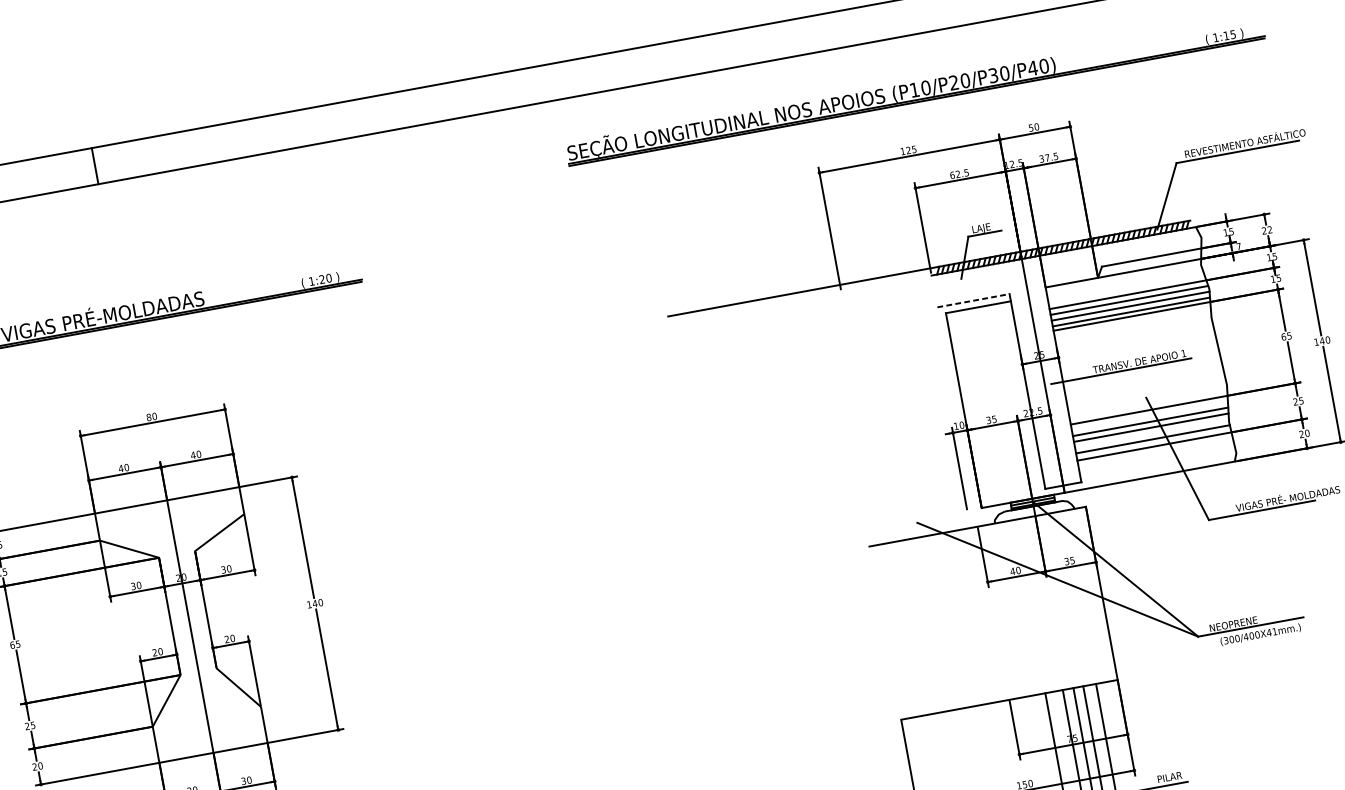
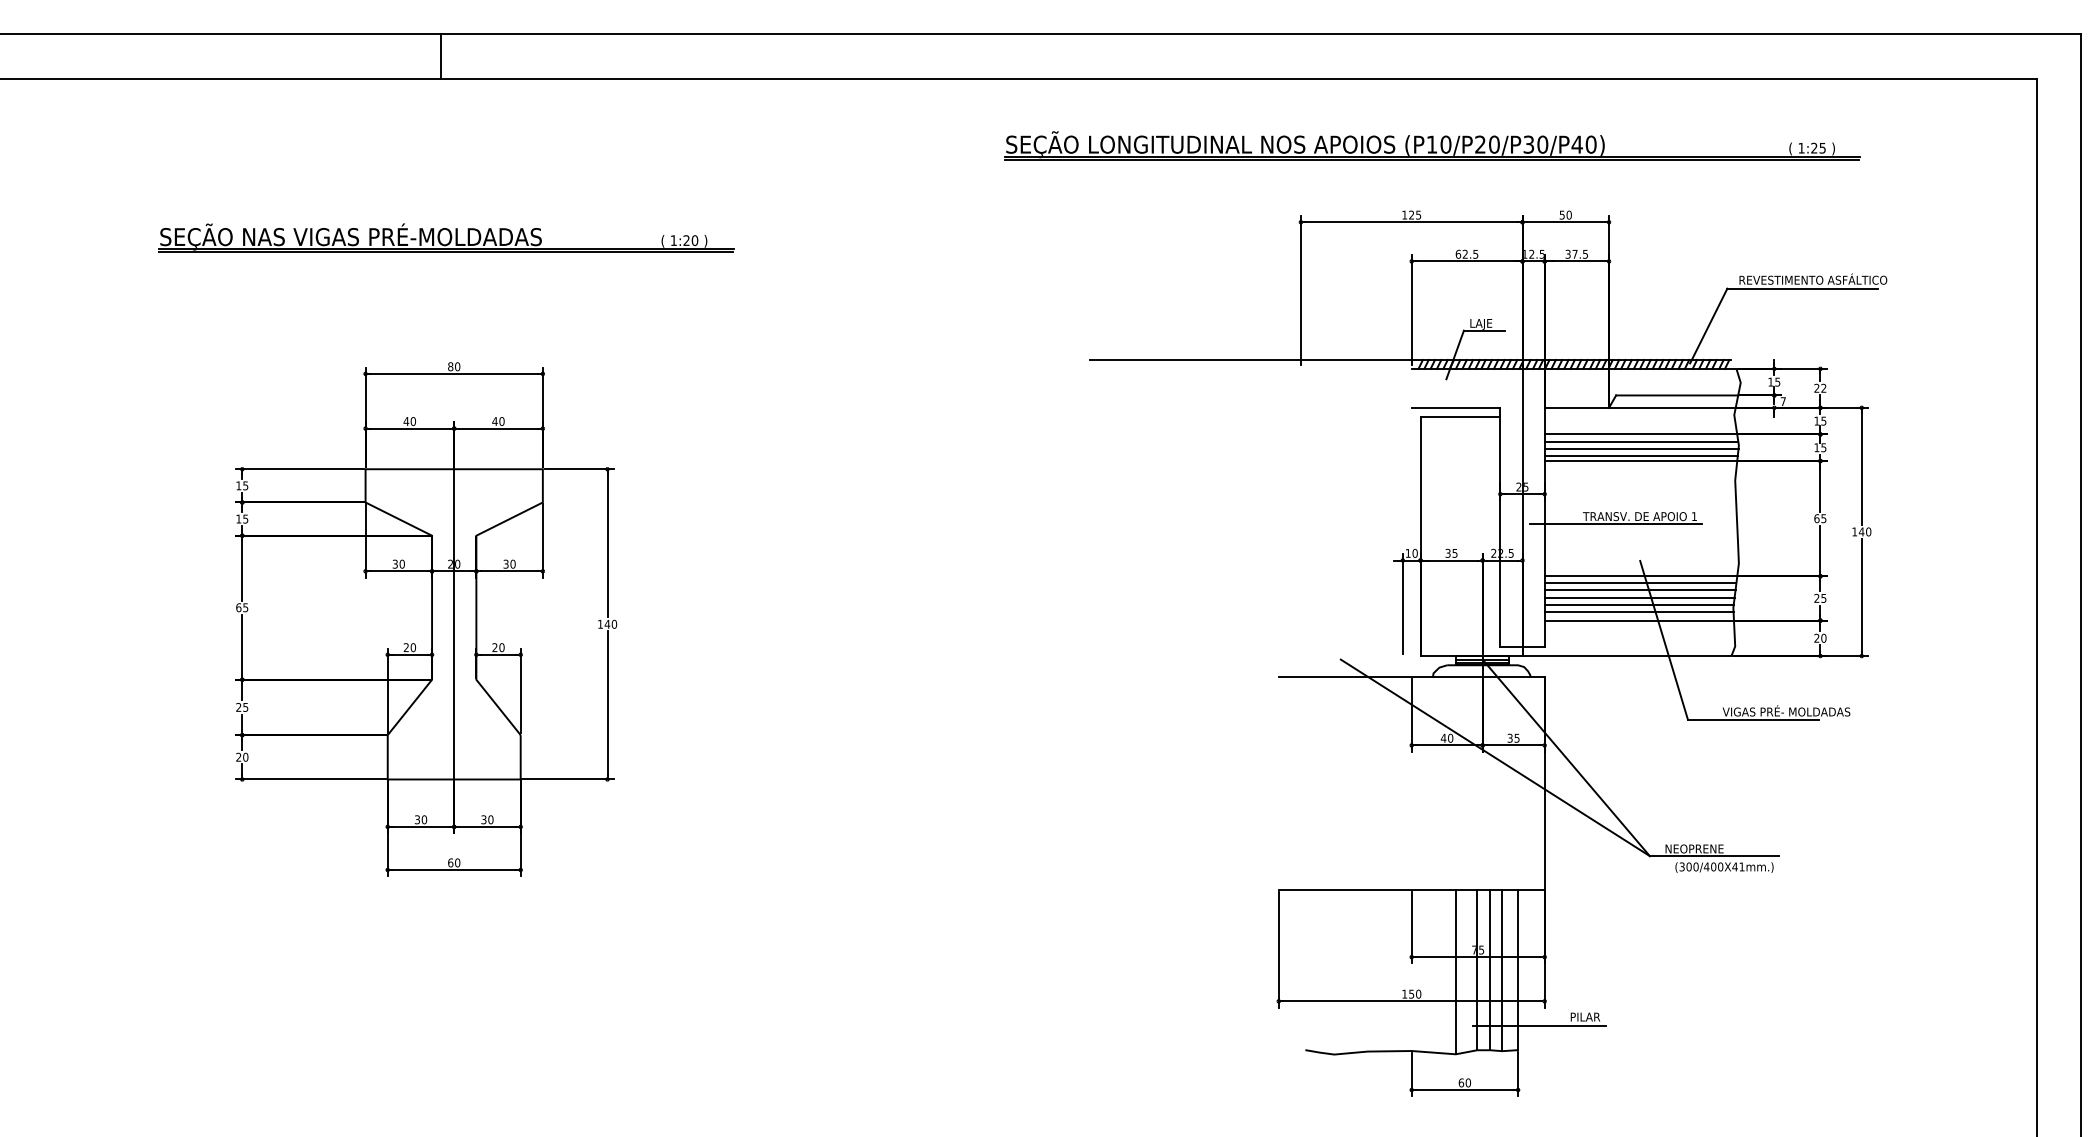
text: (1226, 35) -> (1814, 147), 1:15 -> 1:25
line: (973, 300) -> (1456, 407), dashed -> solid
line: (1149, 416) -> (1640, 583), added
line: (1151, 433) -> (1638, 604), added

